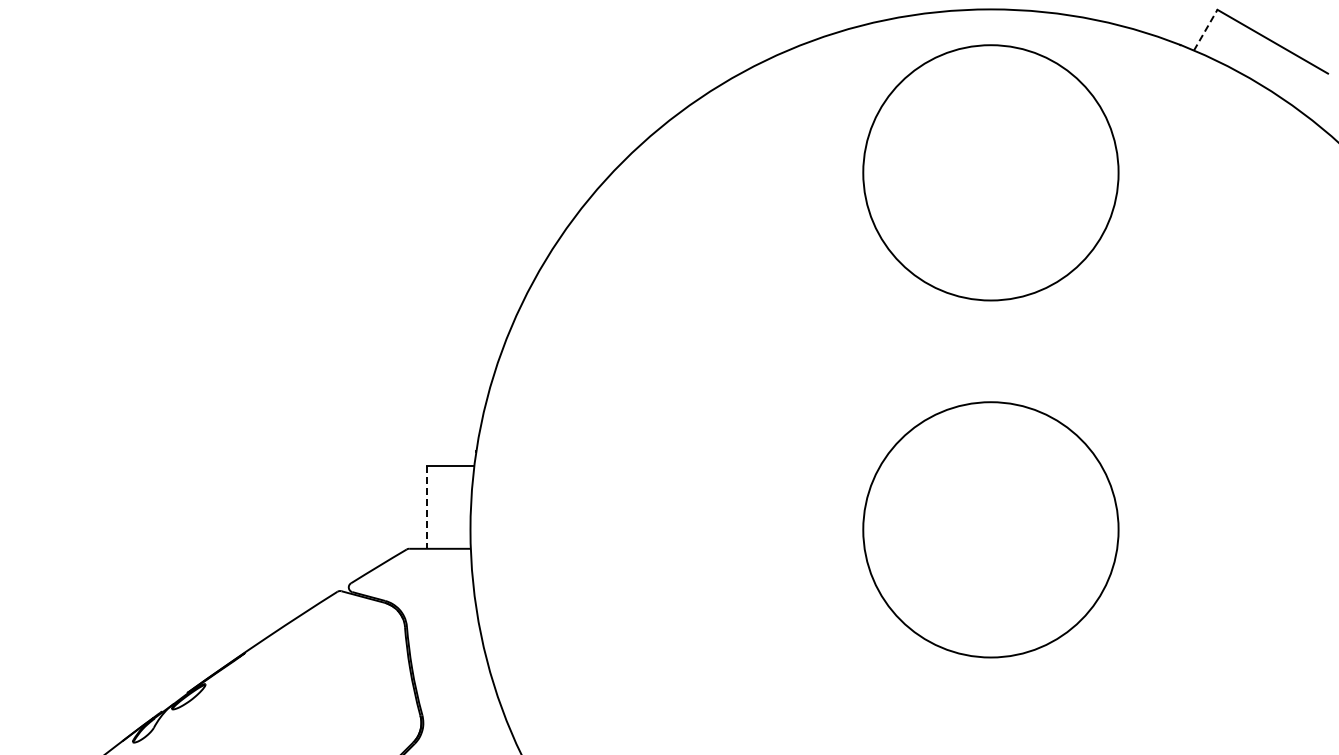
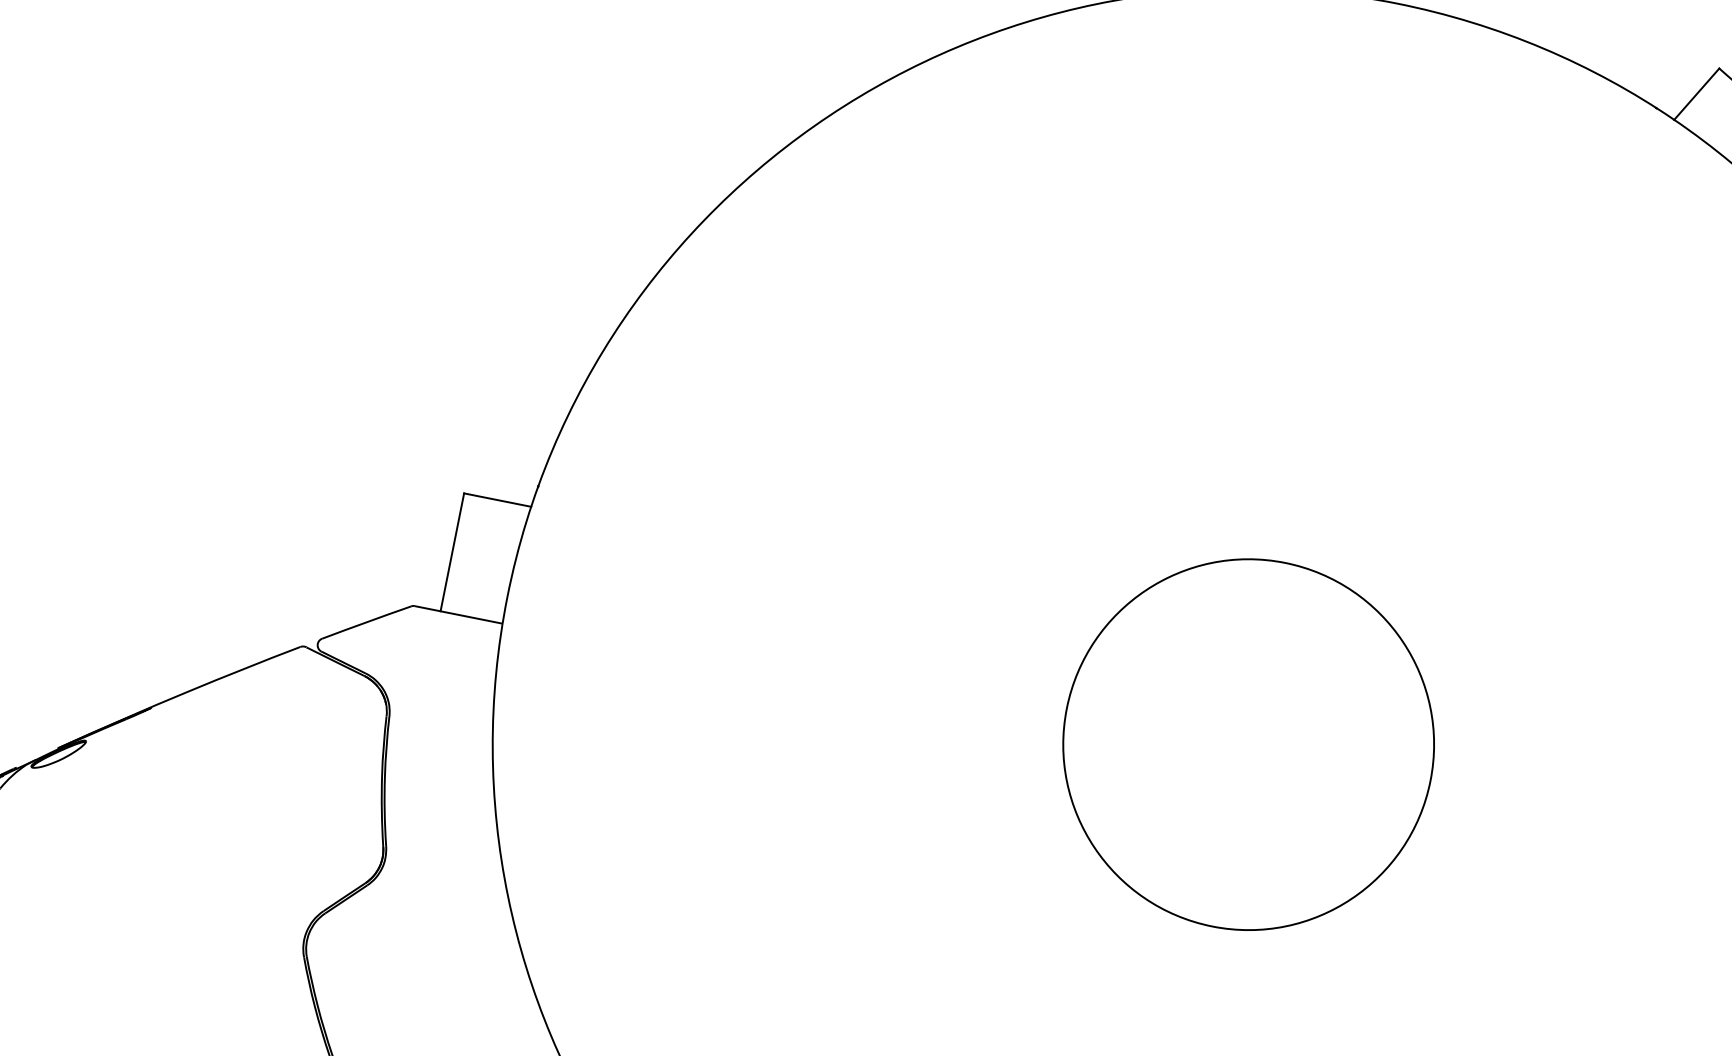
line: (1205, 30) -> (1696, 94), dashed -> solid
circle: (990, 172) -> (1349, 235), removed
line: (427, 507) -> (452, 552), dashed -> solid

